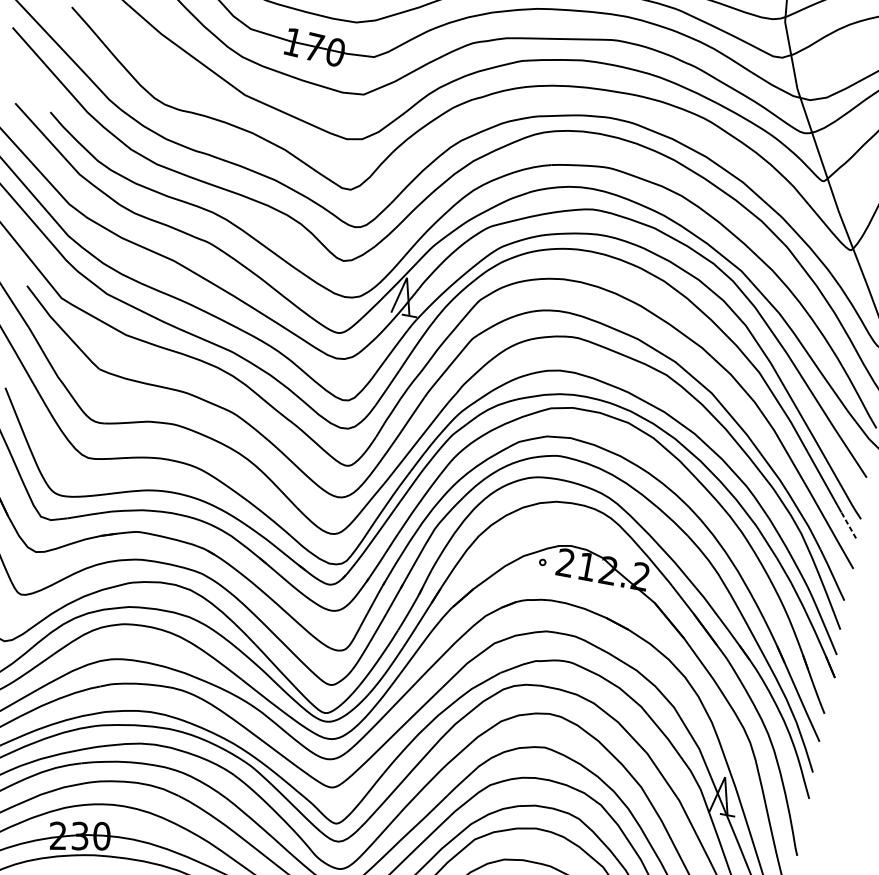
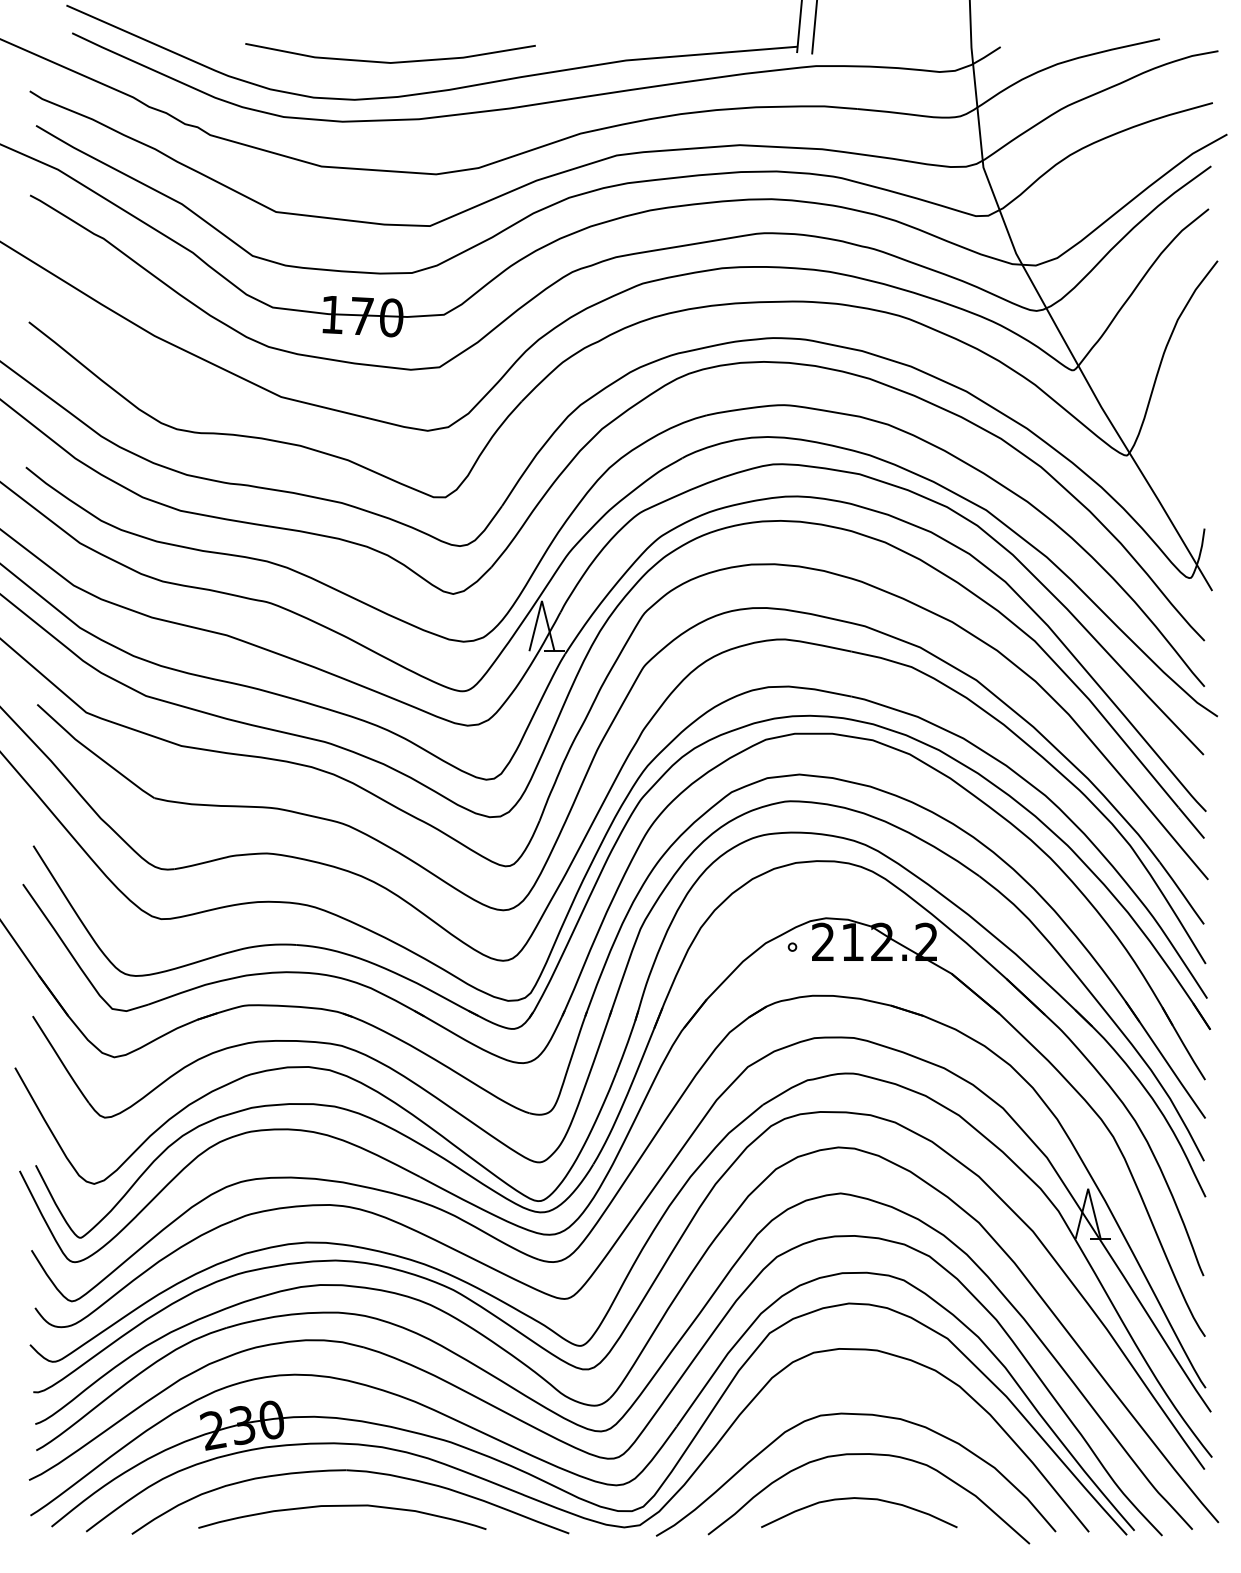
line: (848, 525) -> (1191, 822), dashed -> solid

